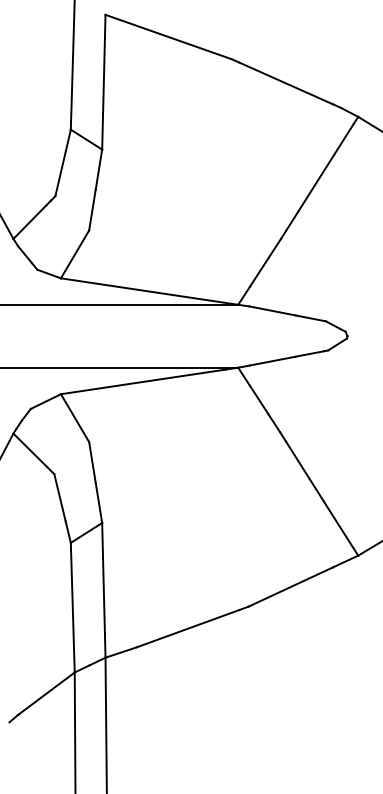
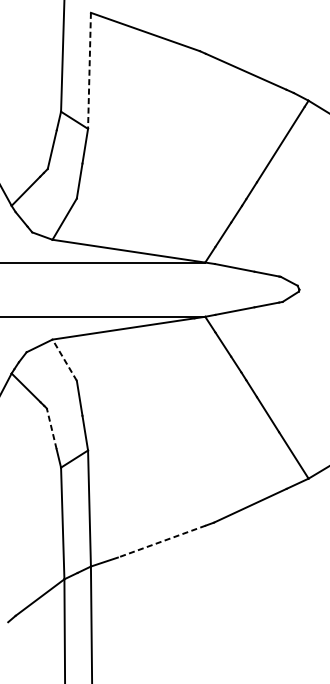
line: (103, 82) -> (89, 71), solid -> dashed
line: (75, 418) -> (65, 360), solid -> dashed
line: (59, 497) -> (51, 428), solid -> dashed
line: (187, 628) -> (161, 541), solid -> dashed

